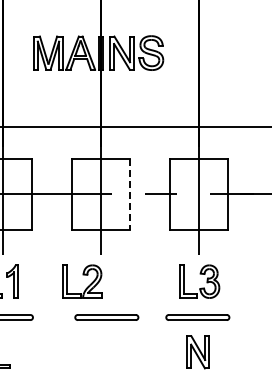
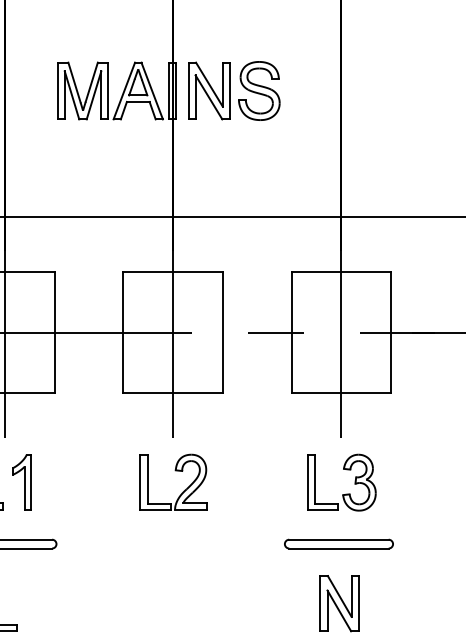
line: (130, 194) -> (223, 333), dashed -> solid
part: (82, 281) -> (173, 482), moved
part: (106, 317) -> (182, 544), removed

